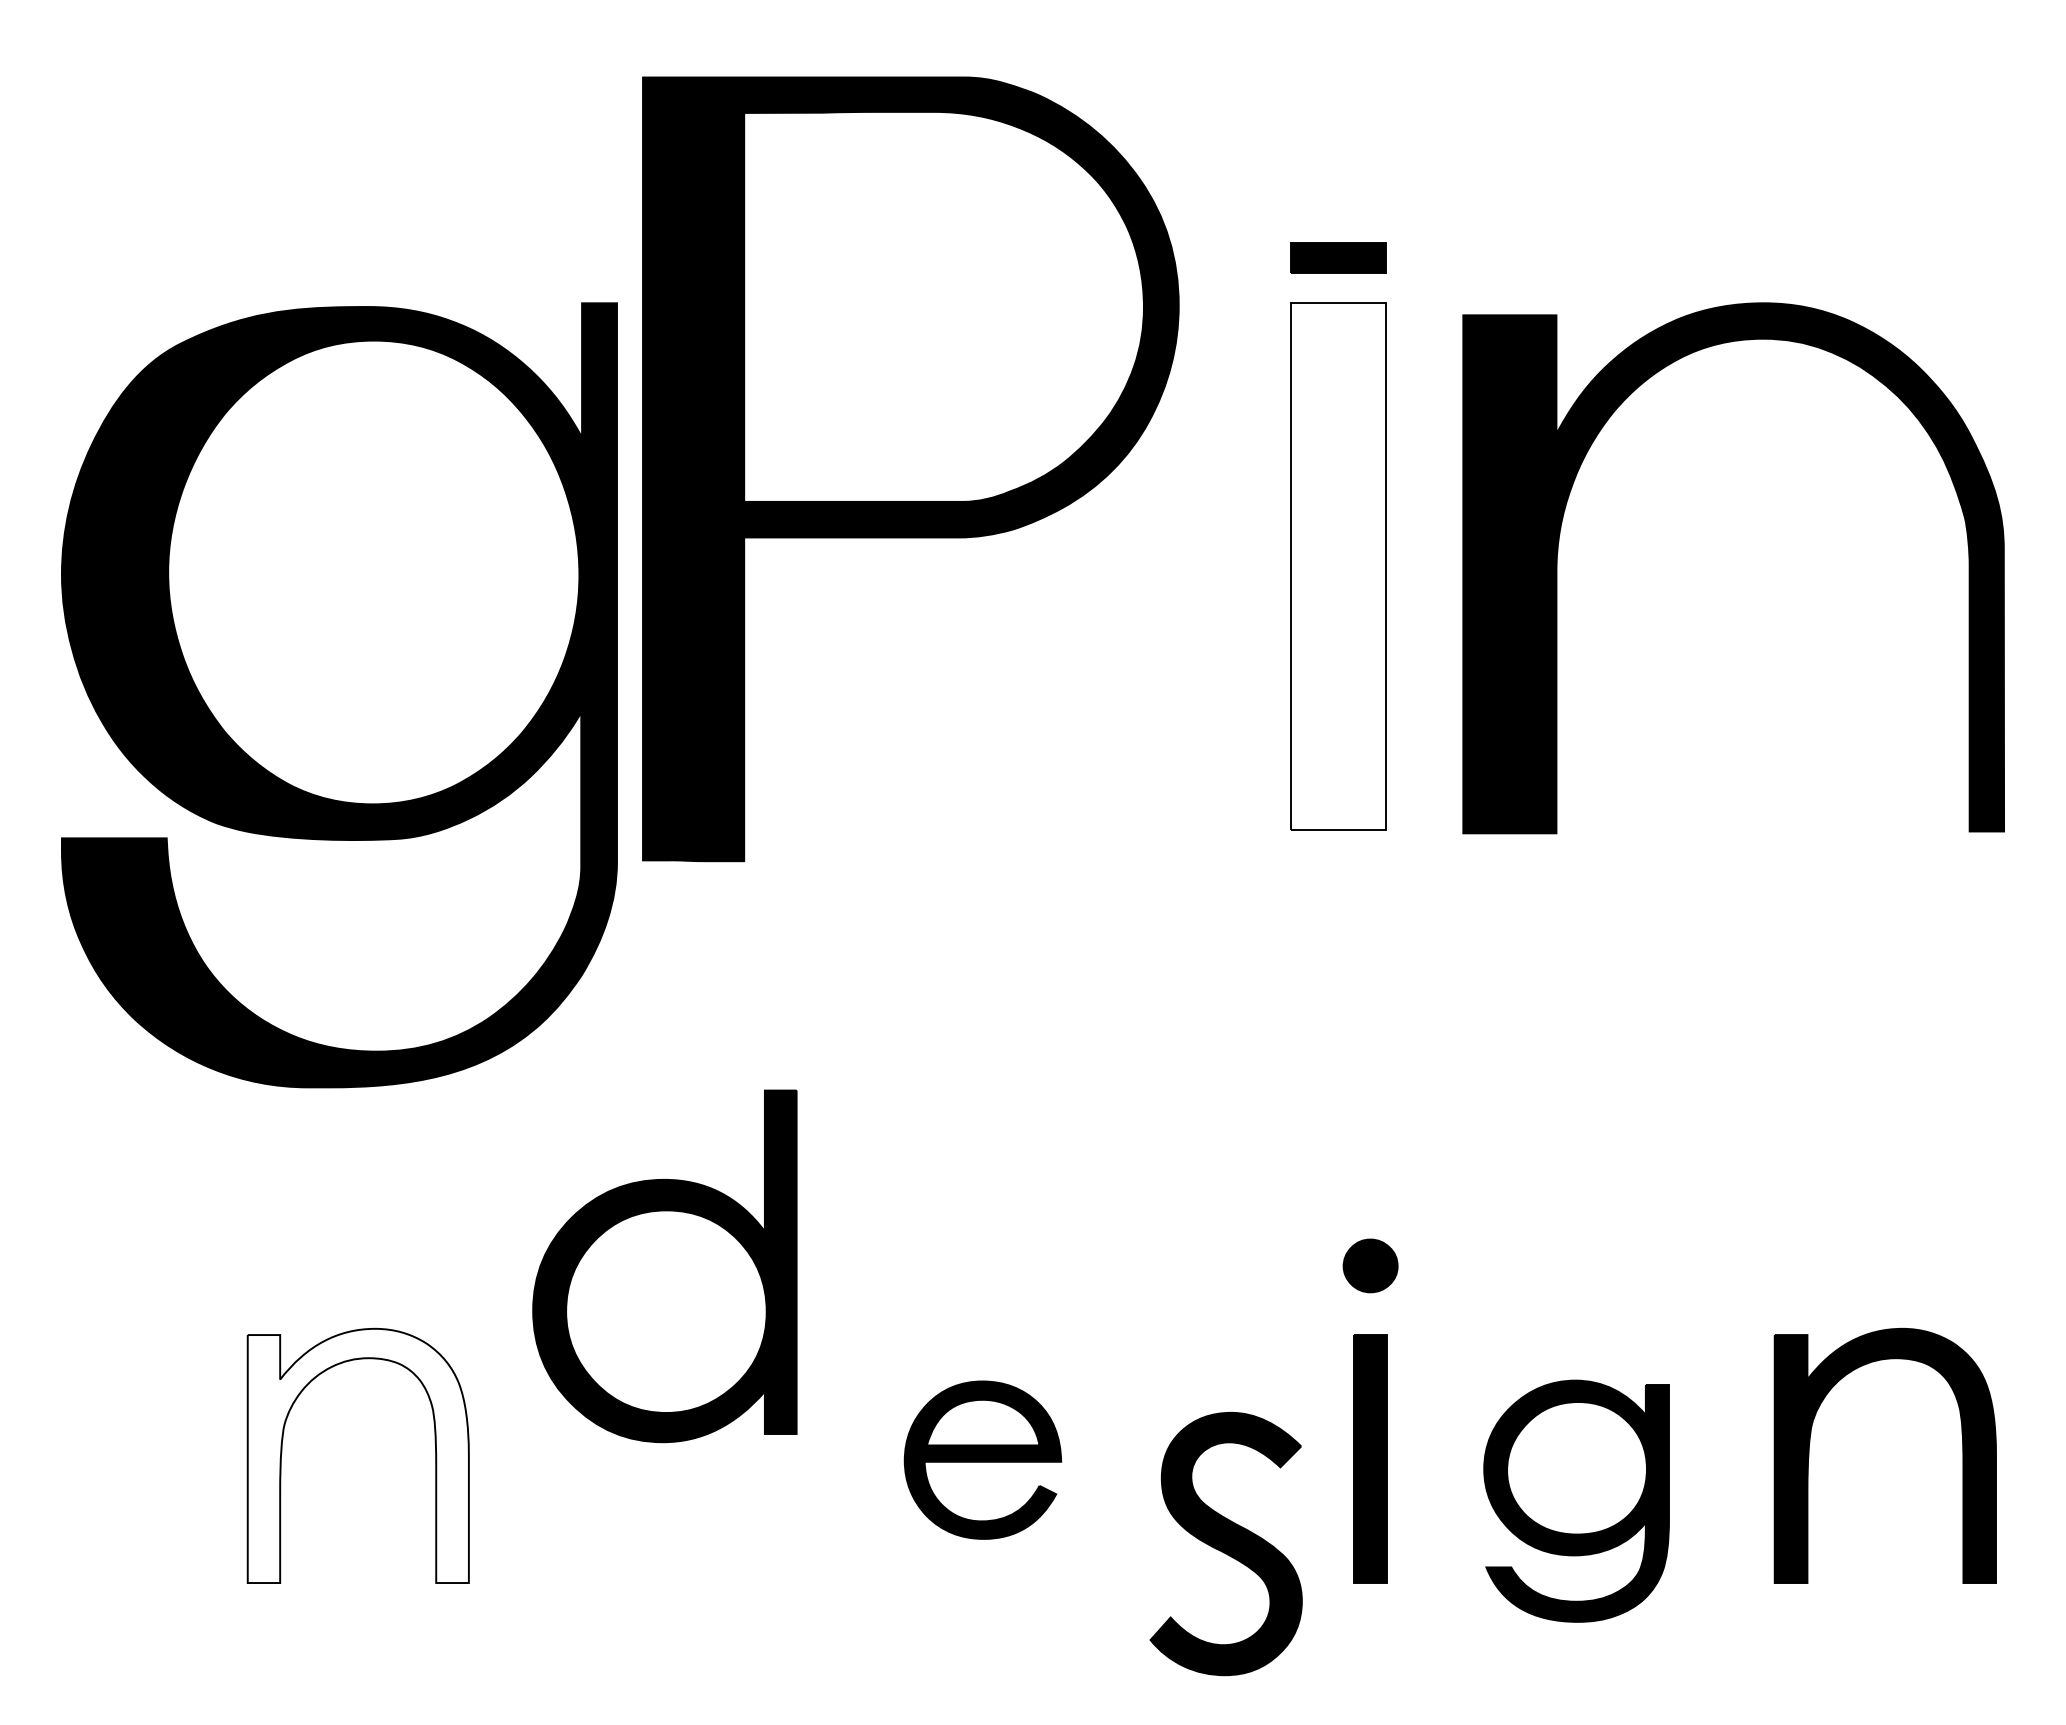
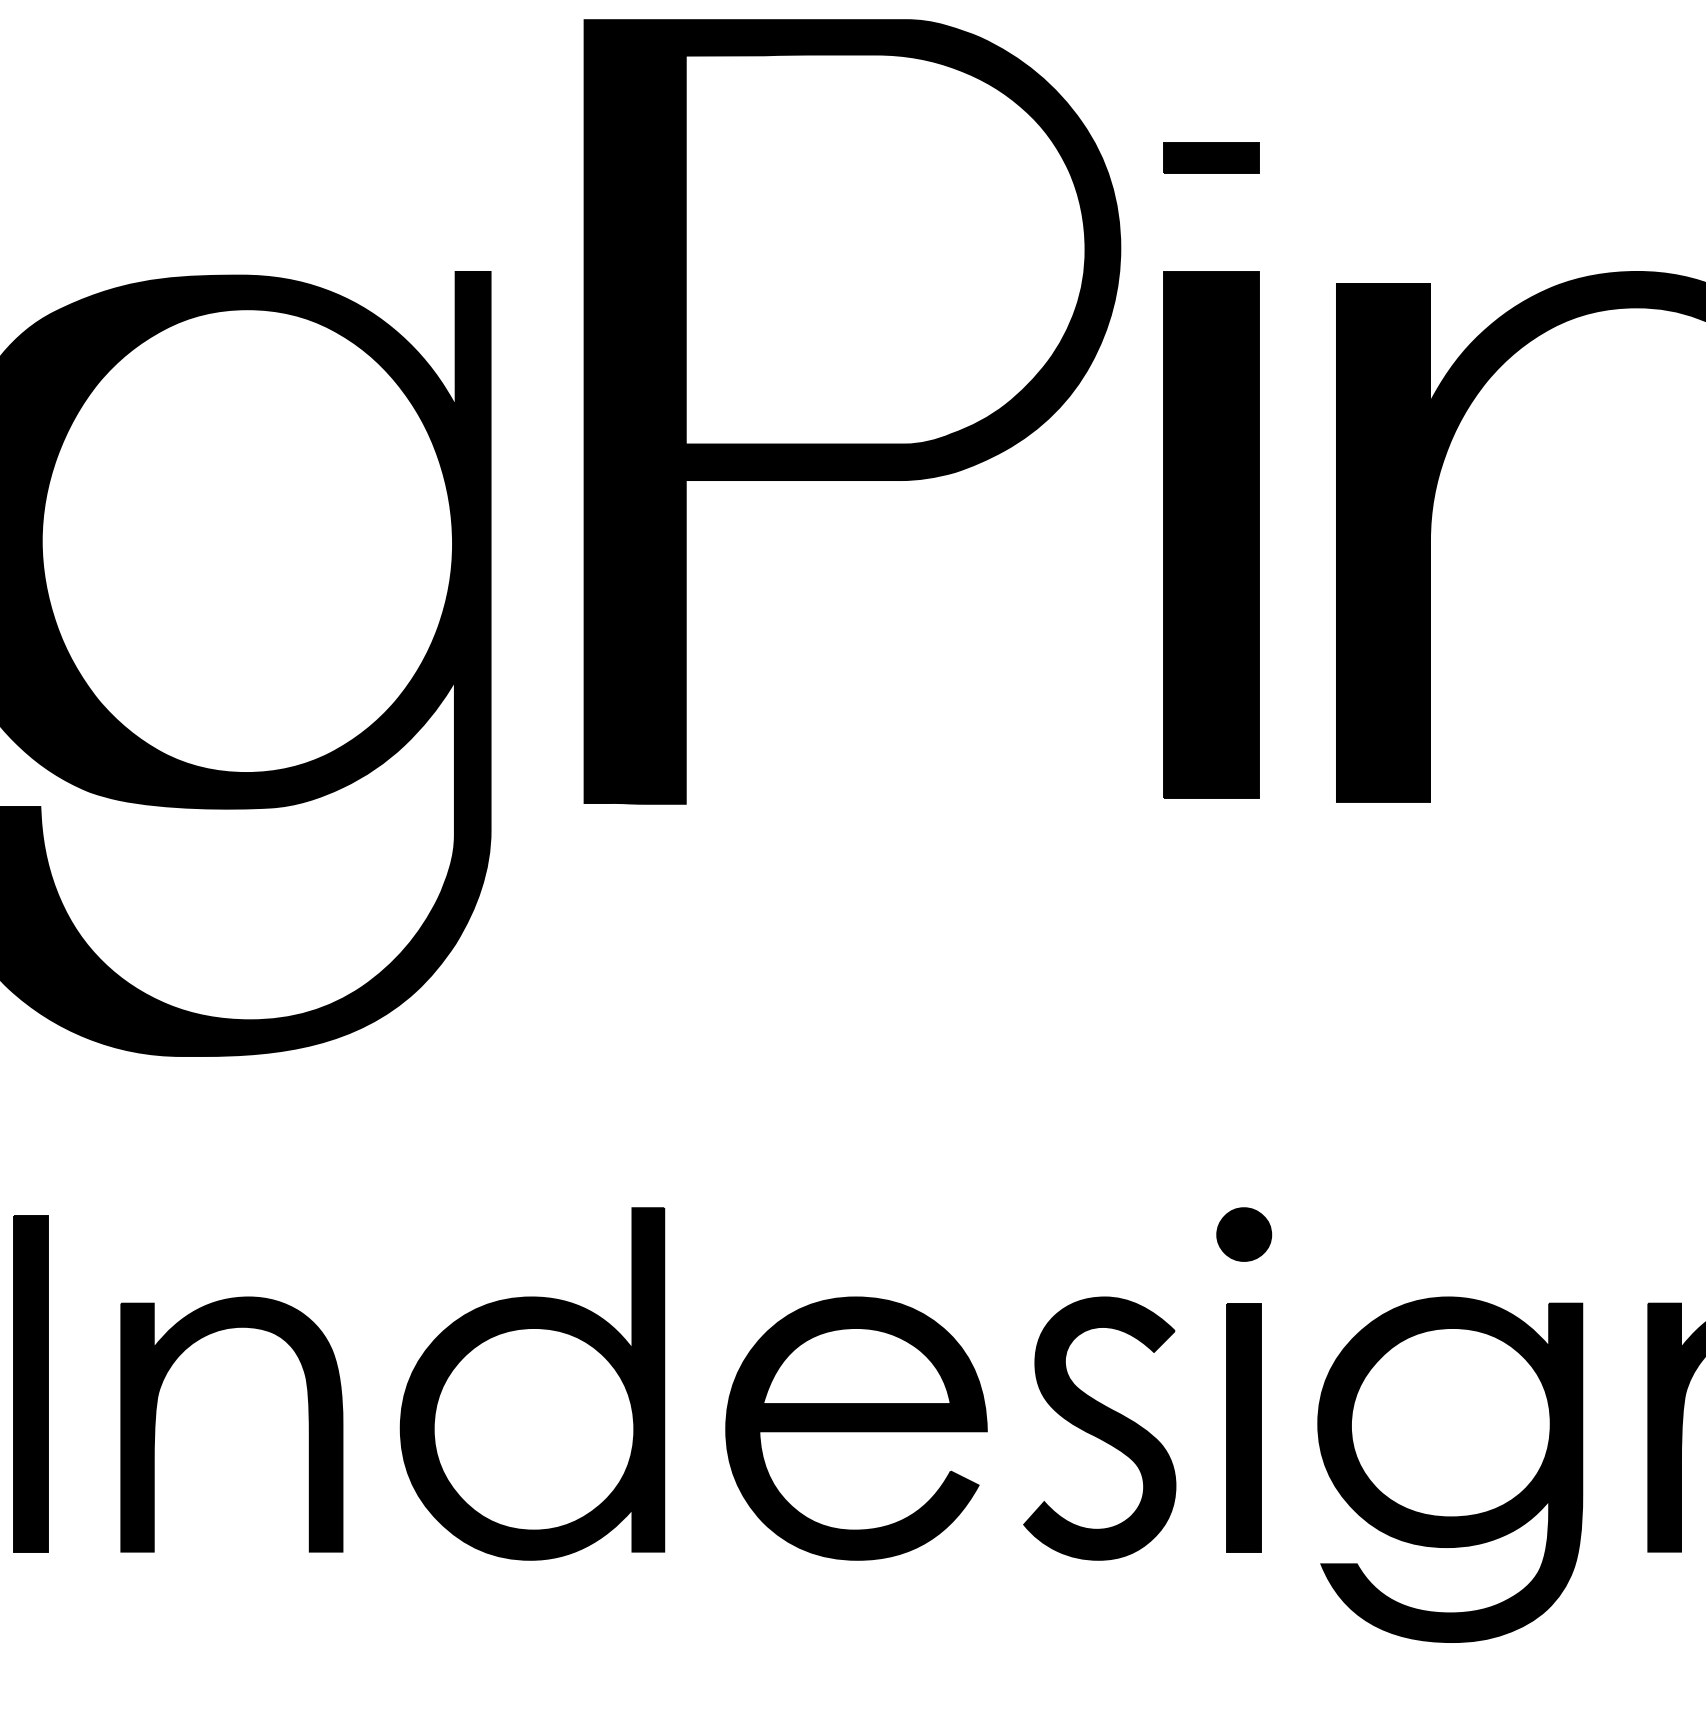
part: (1338, 257) -> (1212, 158), moved
part: (910, 469) -> (852, 412), moved
fill: (1337, 566) -> (1211, 535), added
part: (664, 1266) -> (532, 1384), moved
part: (157, 1415) -> (31, 1384), added
fill: (357, 1455) -> (231, 1424), added
part: (982, 1460) -> (856, 1429), size x1.67
part: (1576, 1501) -> (1450, 1470), size x1.43
part: (1225, 1544) -> (1099, 1429), moved

